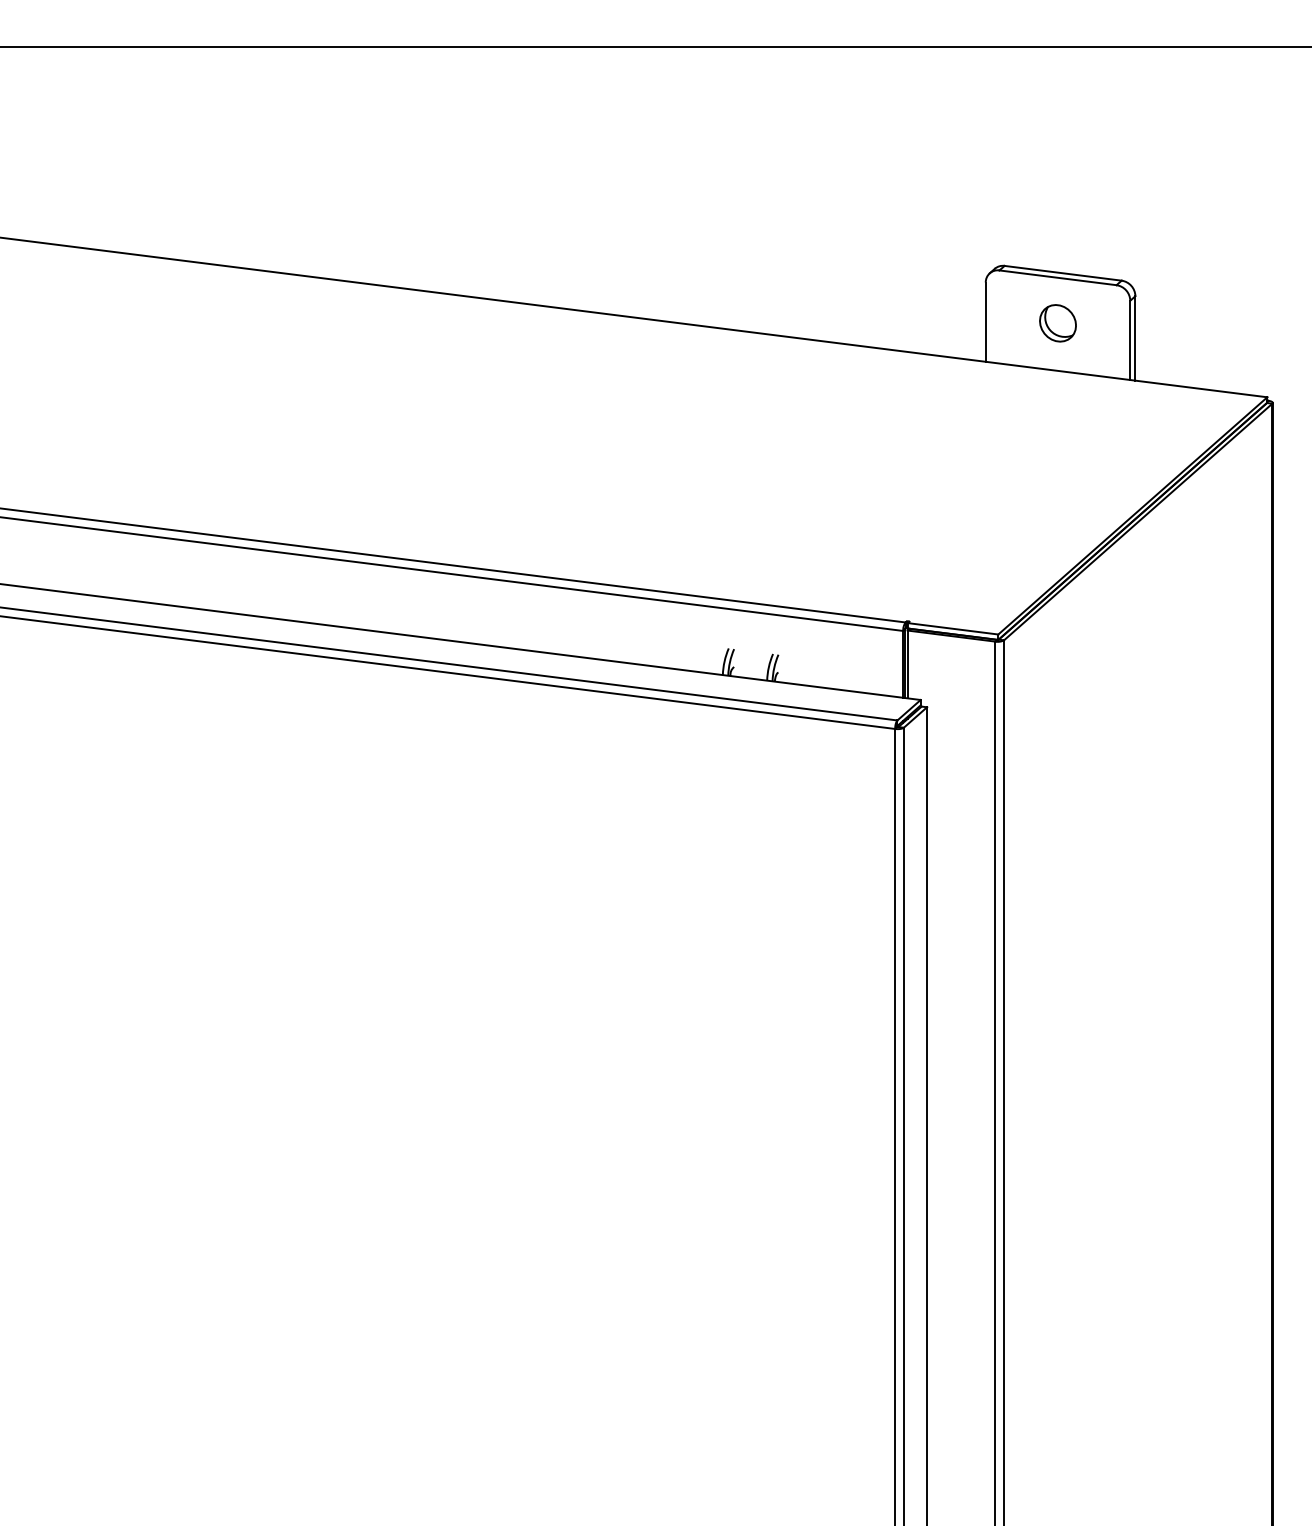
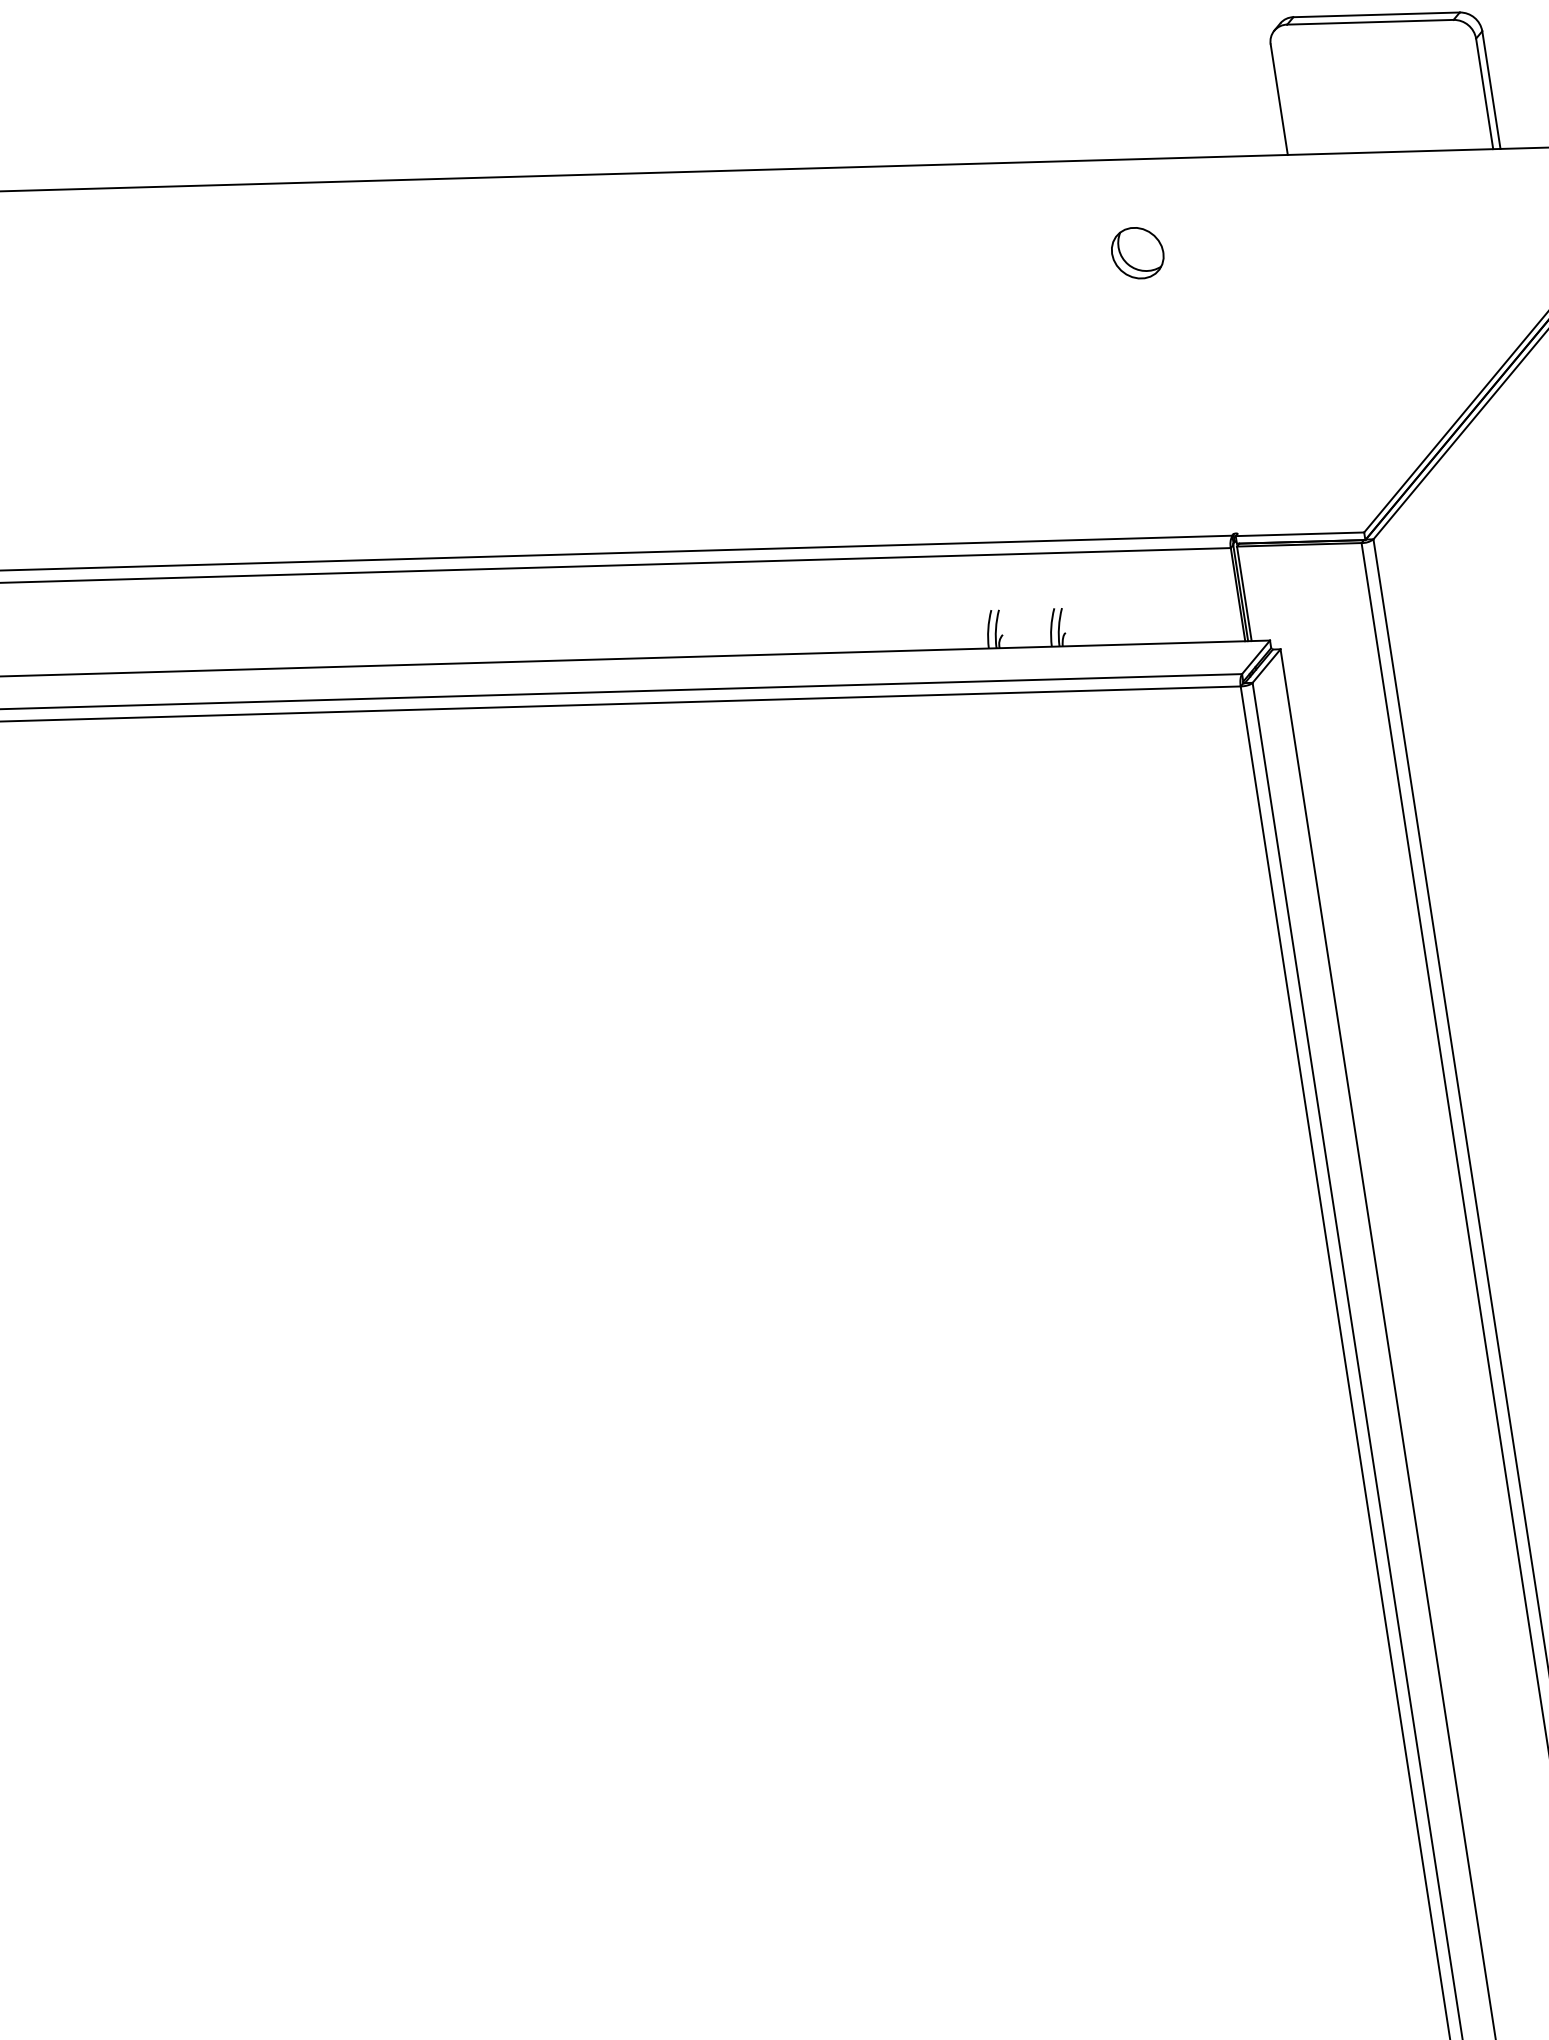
part: (1057, 323) -> (1137, 253), moved

